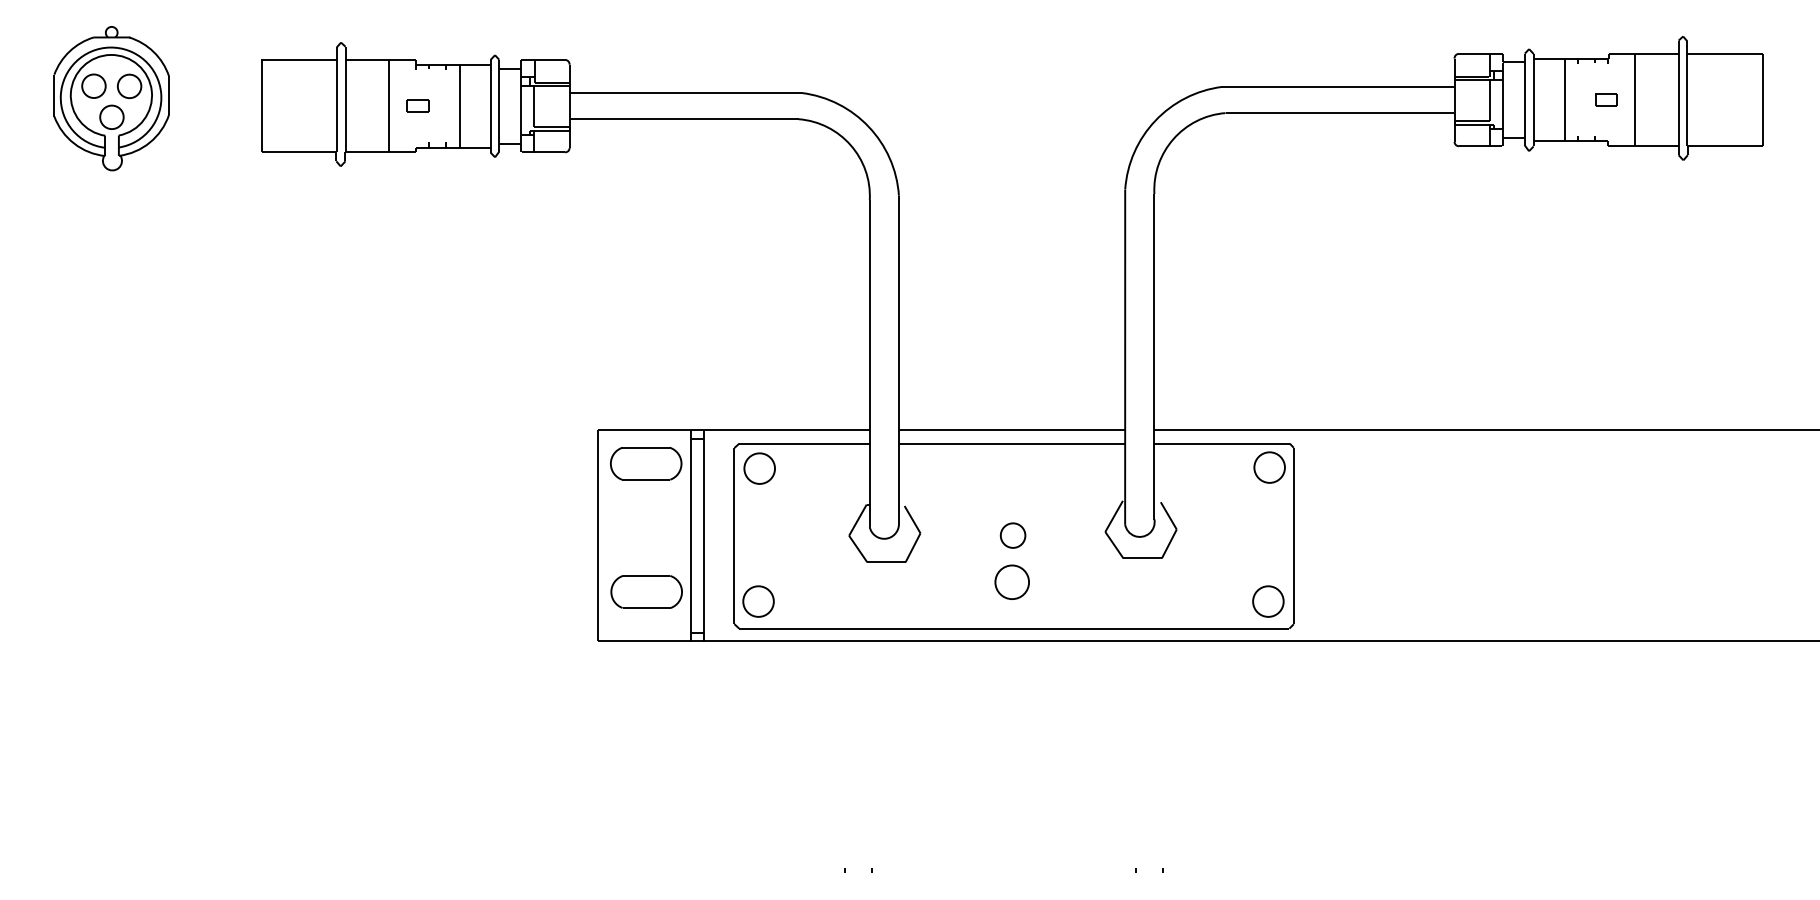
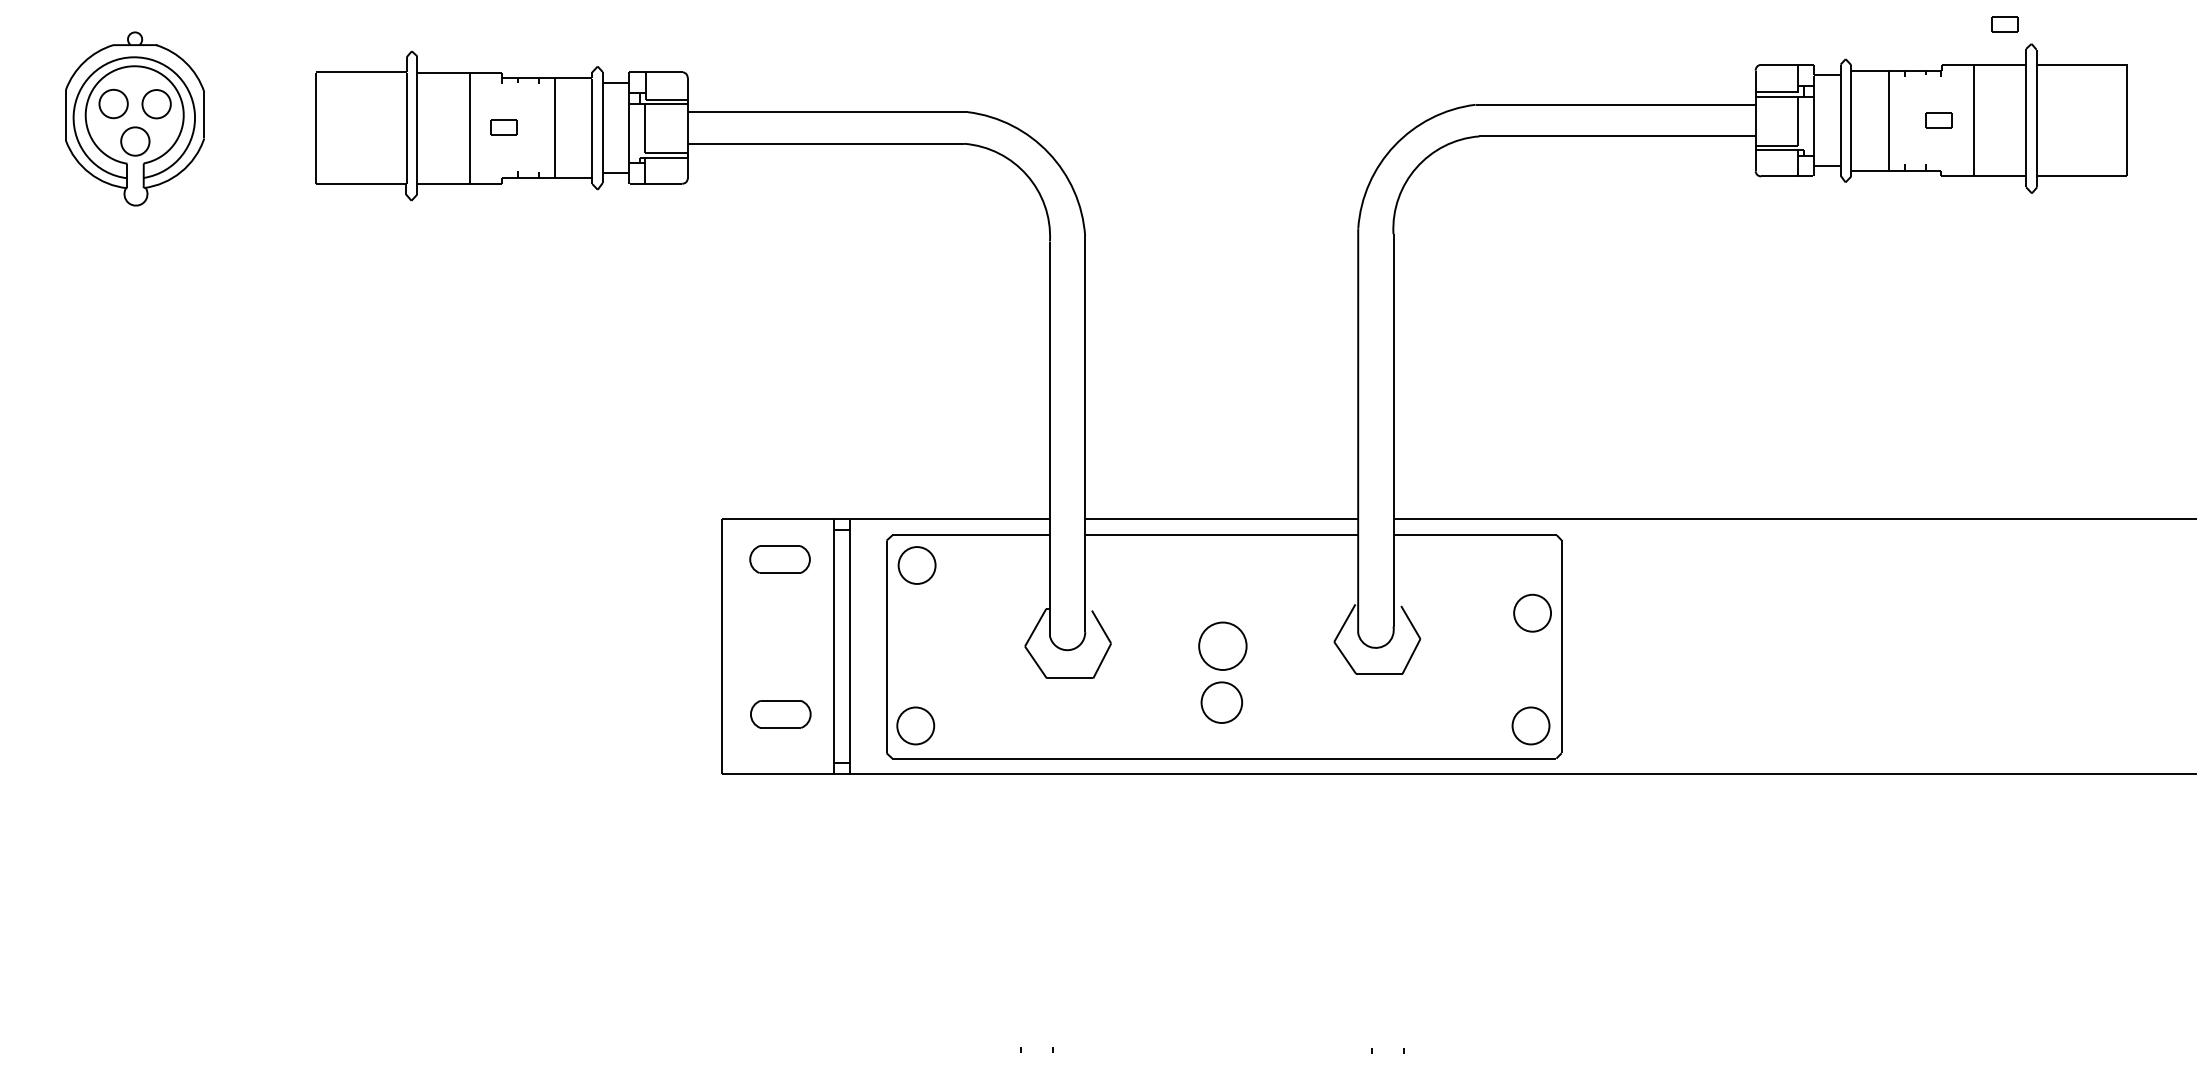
part: (1660, 20) -> (2004, 24), added
part: (645, 463) -> (779, 559), size x0.7
part: (1269, 466) -> (1532, 612), moved
part: (1012, 535) -> (1222, 646), size x1.6
part: (646, 592) -> (780, 714), size x0.7

